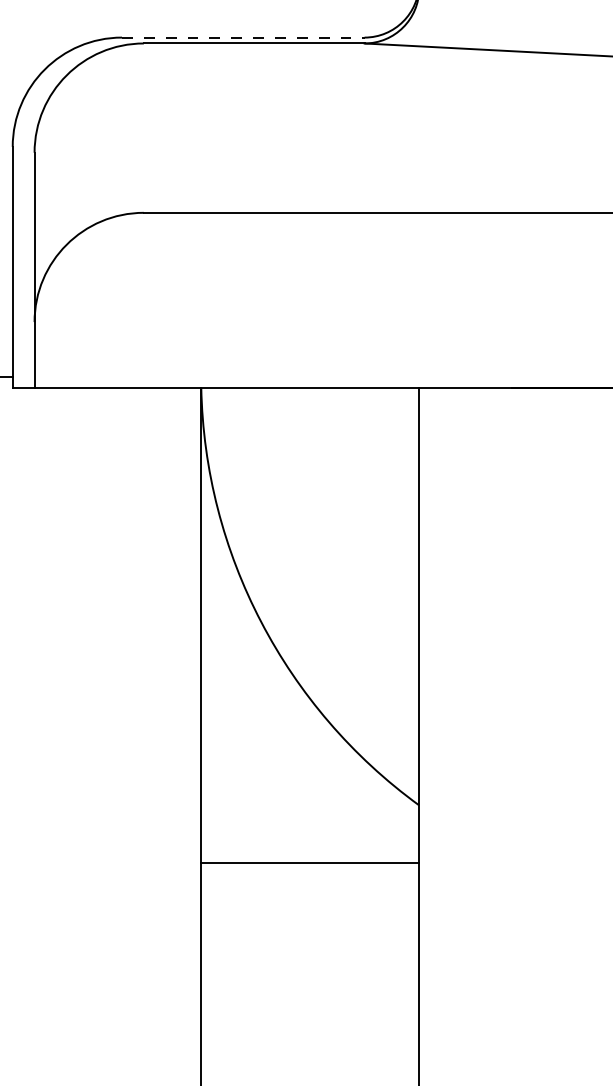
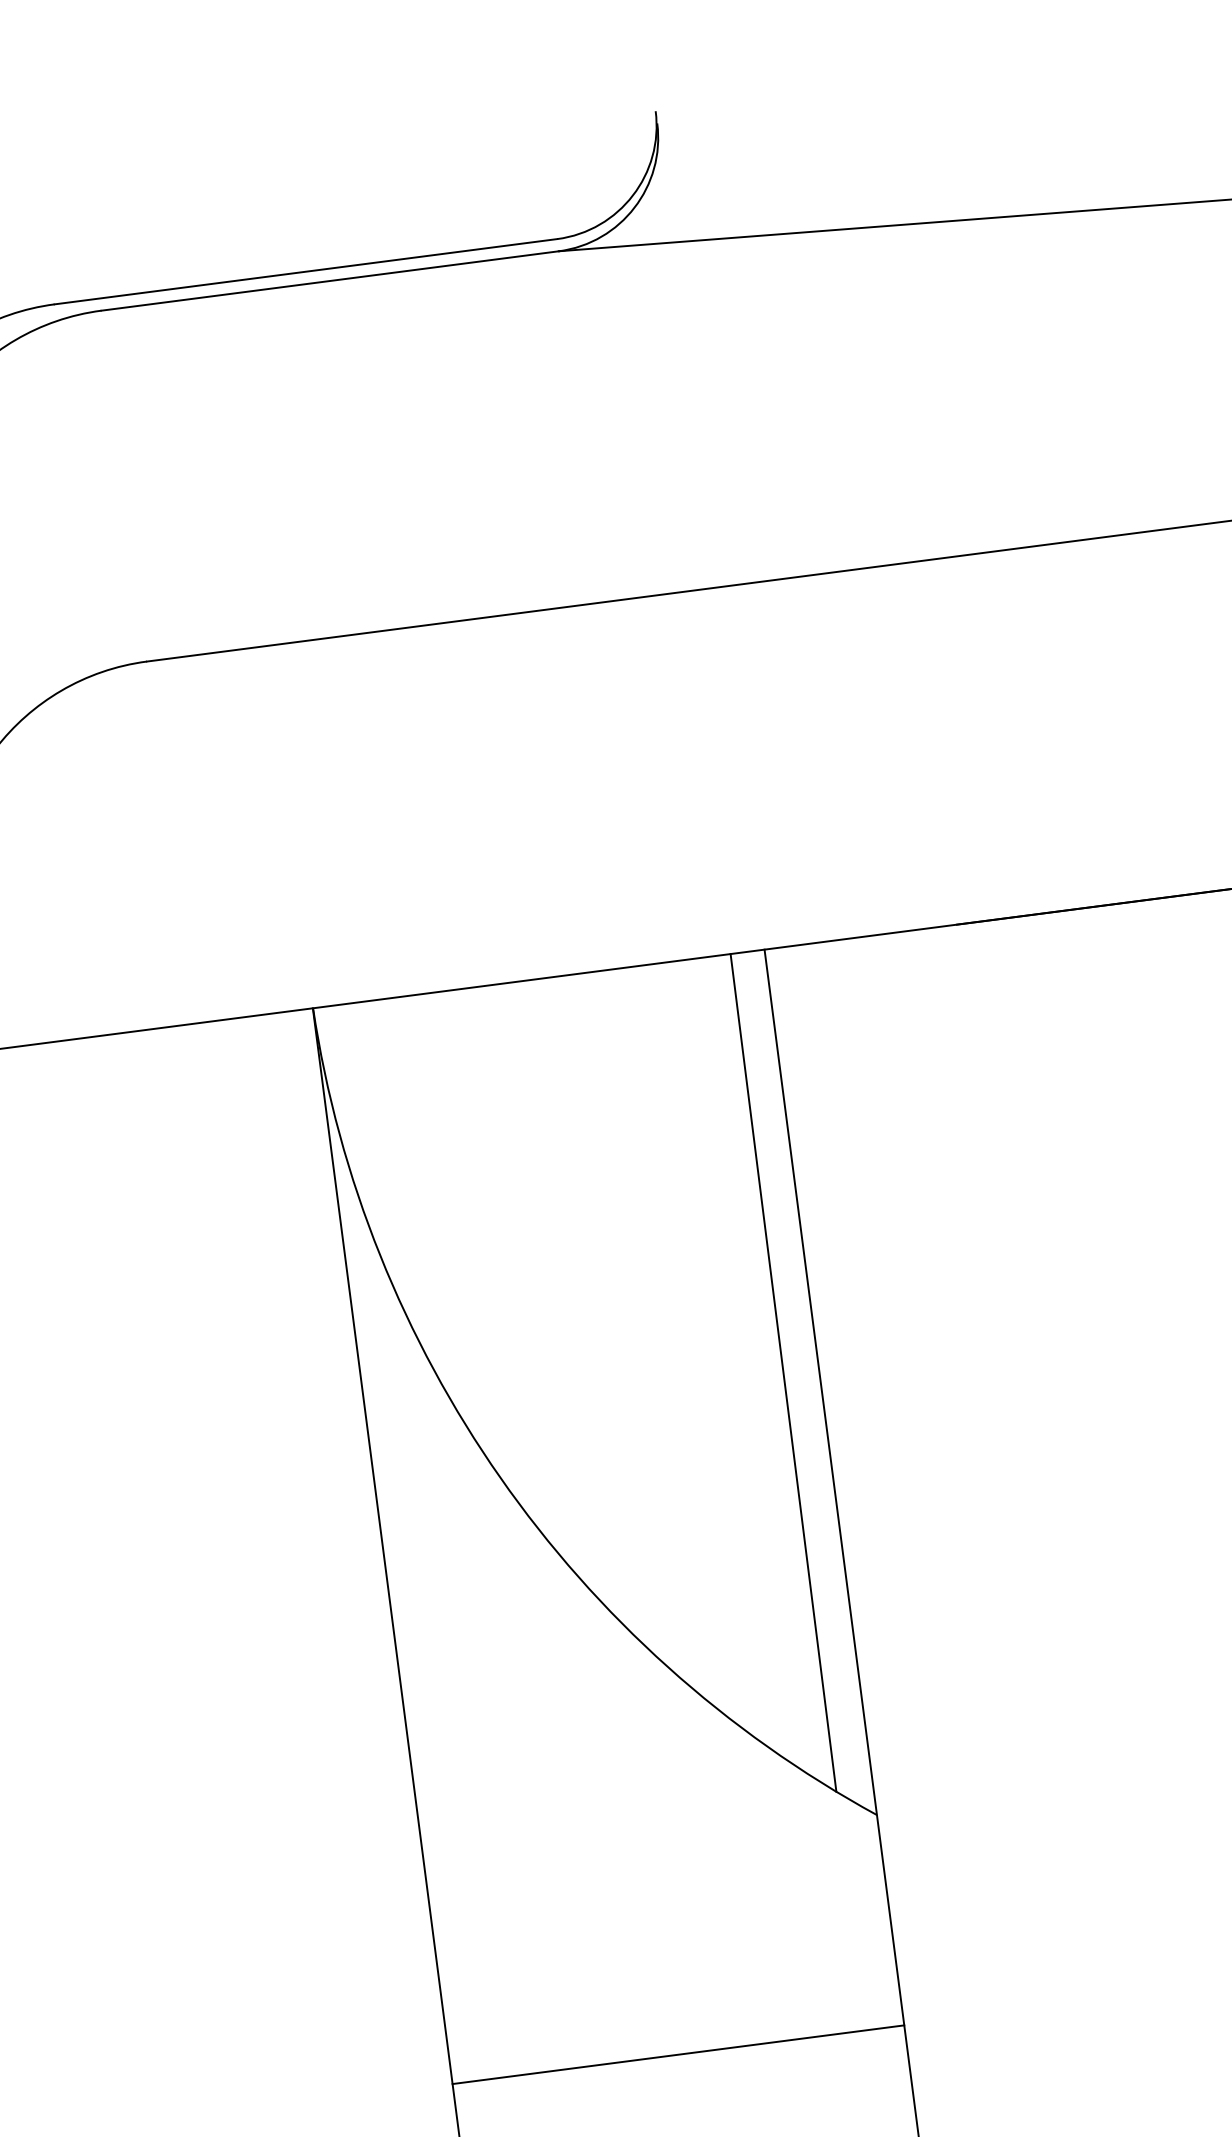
line: (243, 37) -> (306, 271), dashed -> solid
line: (401, 589) -> (782, 1372), added
line: (310, 862) -> (678, 2053), moved

